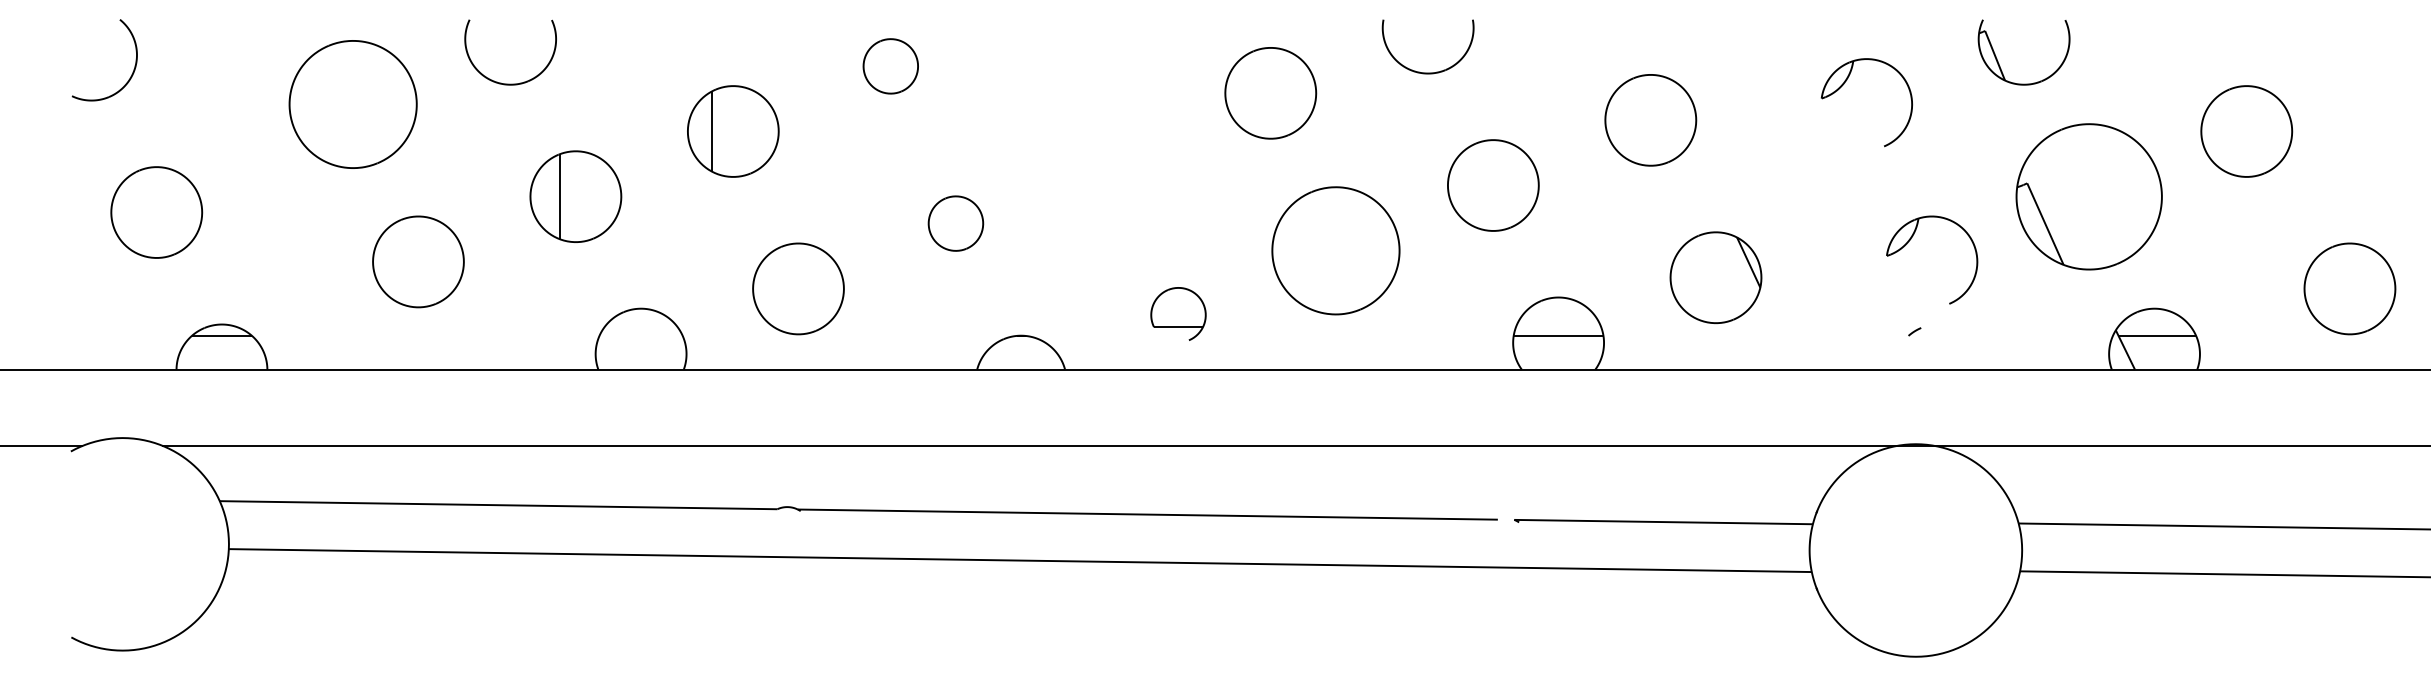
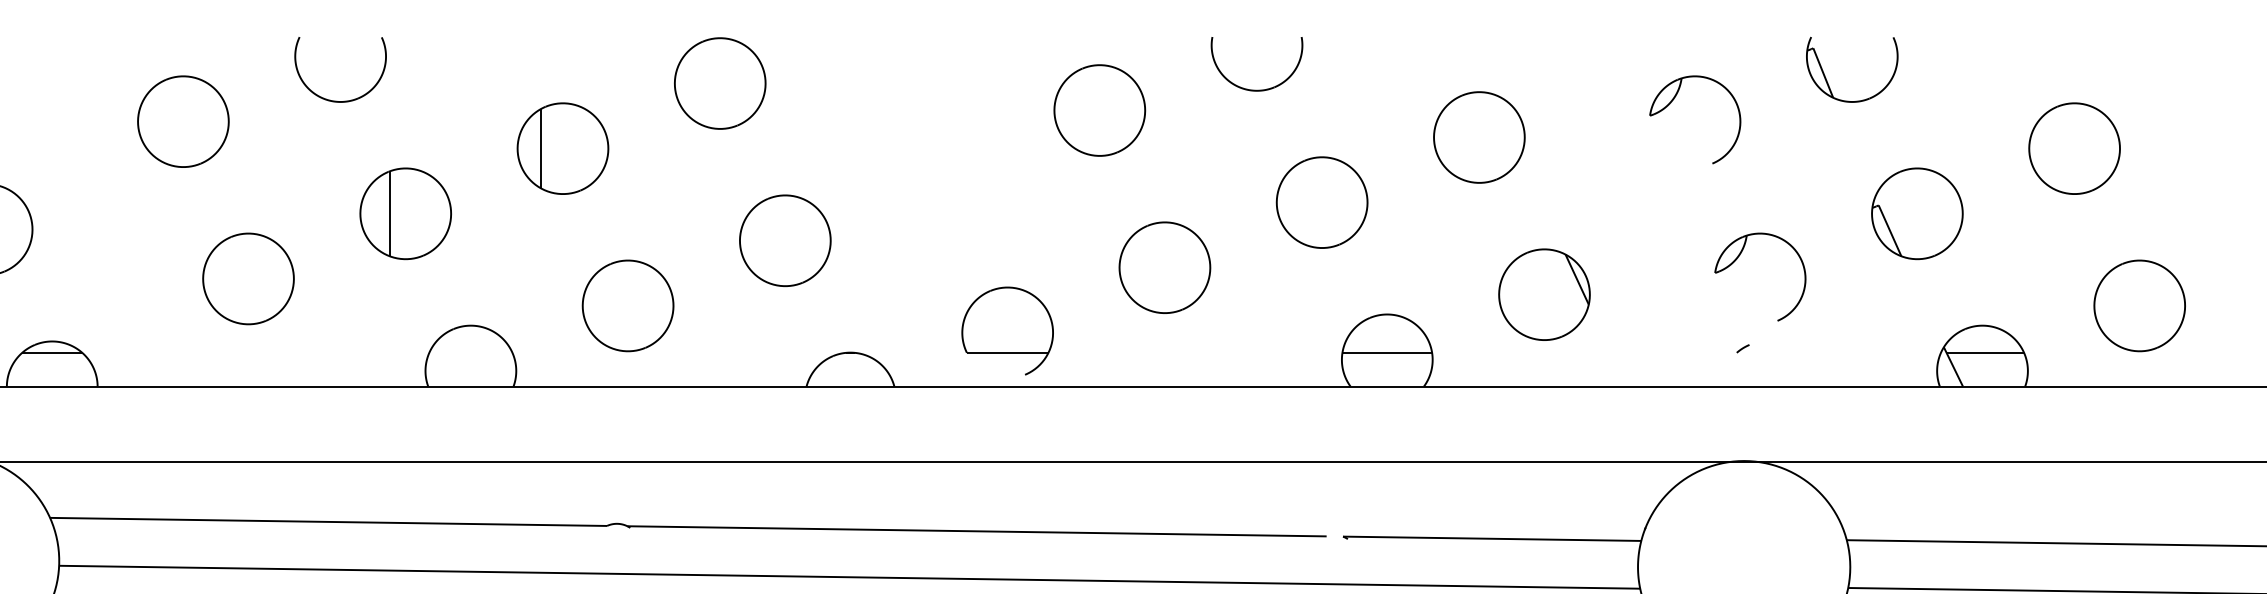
part: (890, 66) -> (719, 83), size x1.67
part: (353, 104) -> (183, 121), size x0.71
part: (2089, 196) -> (1917, 213), size x0.62
part: (955, 223) -> (784, 240), size x1.67
part: (1335, 250) -> (1164, 267), size x0.71
part: (2349, 288) -> (2139, 305), moved
part: (1178, 313) -> (1007, 330), size x1.67

